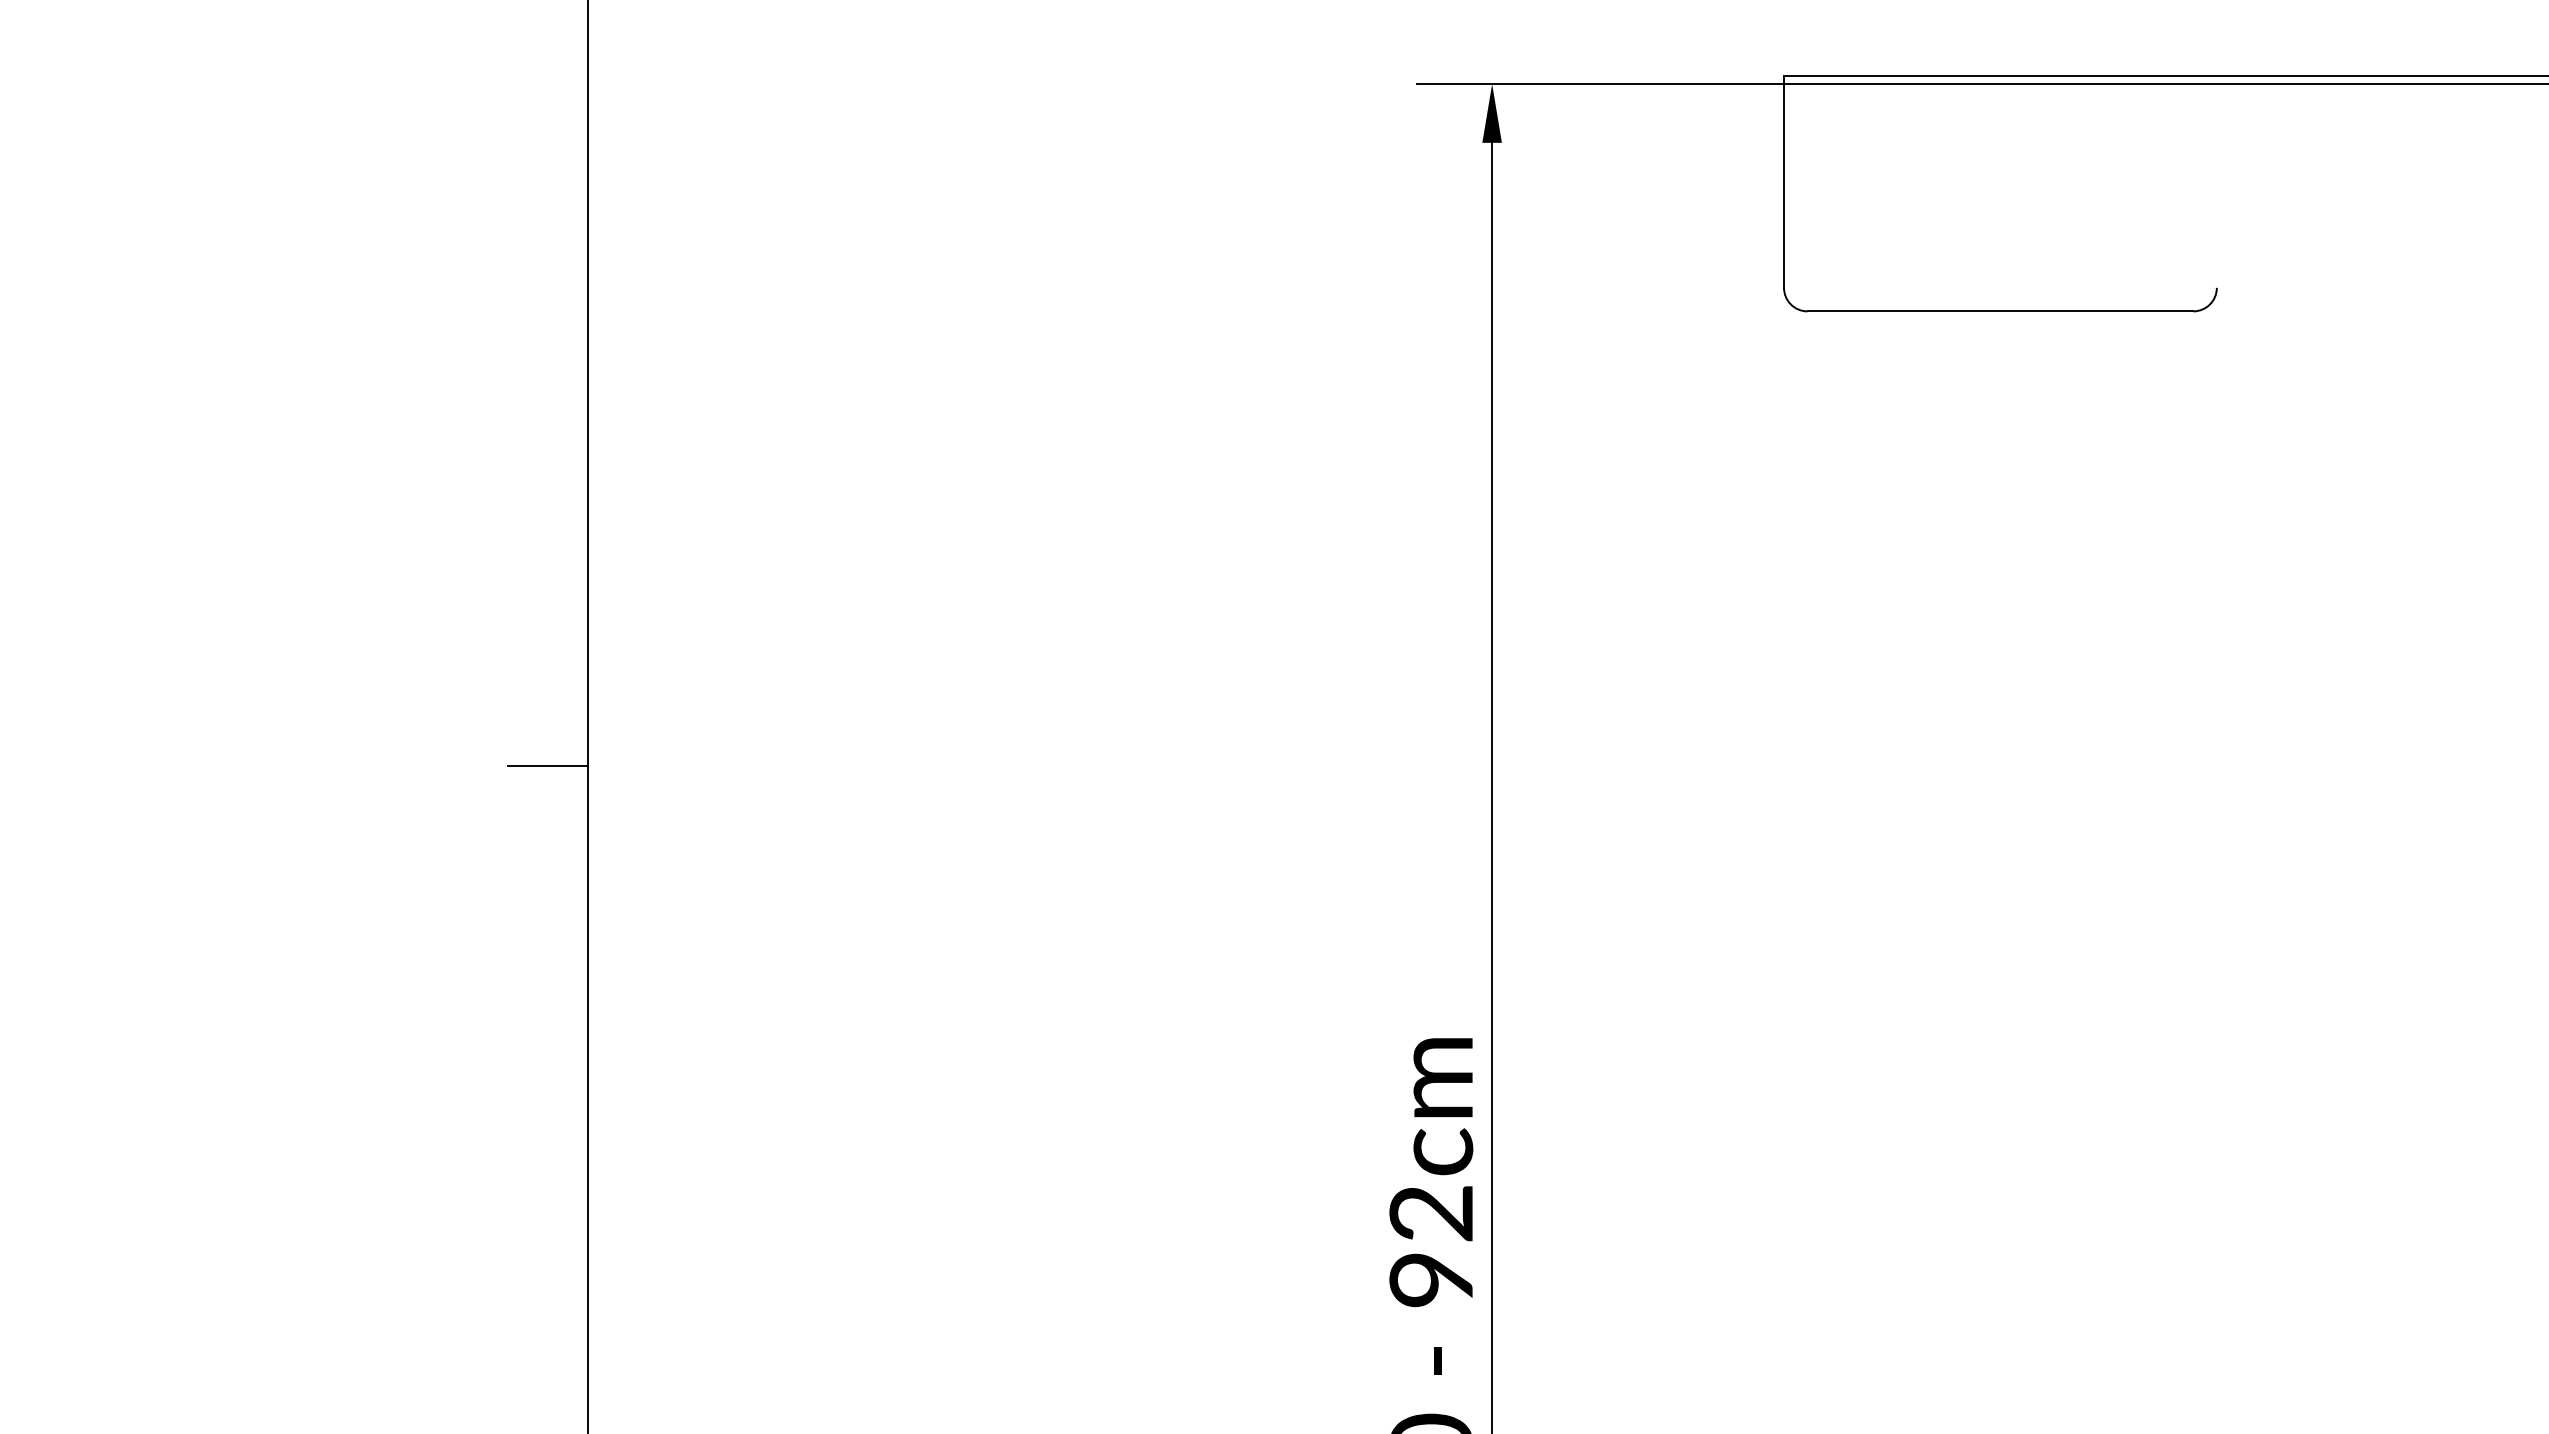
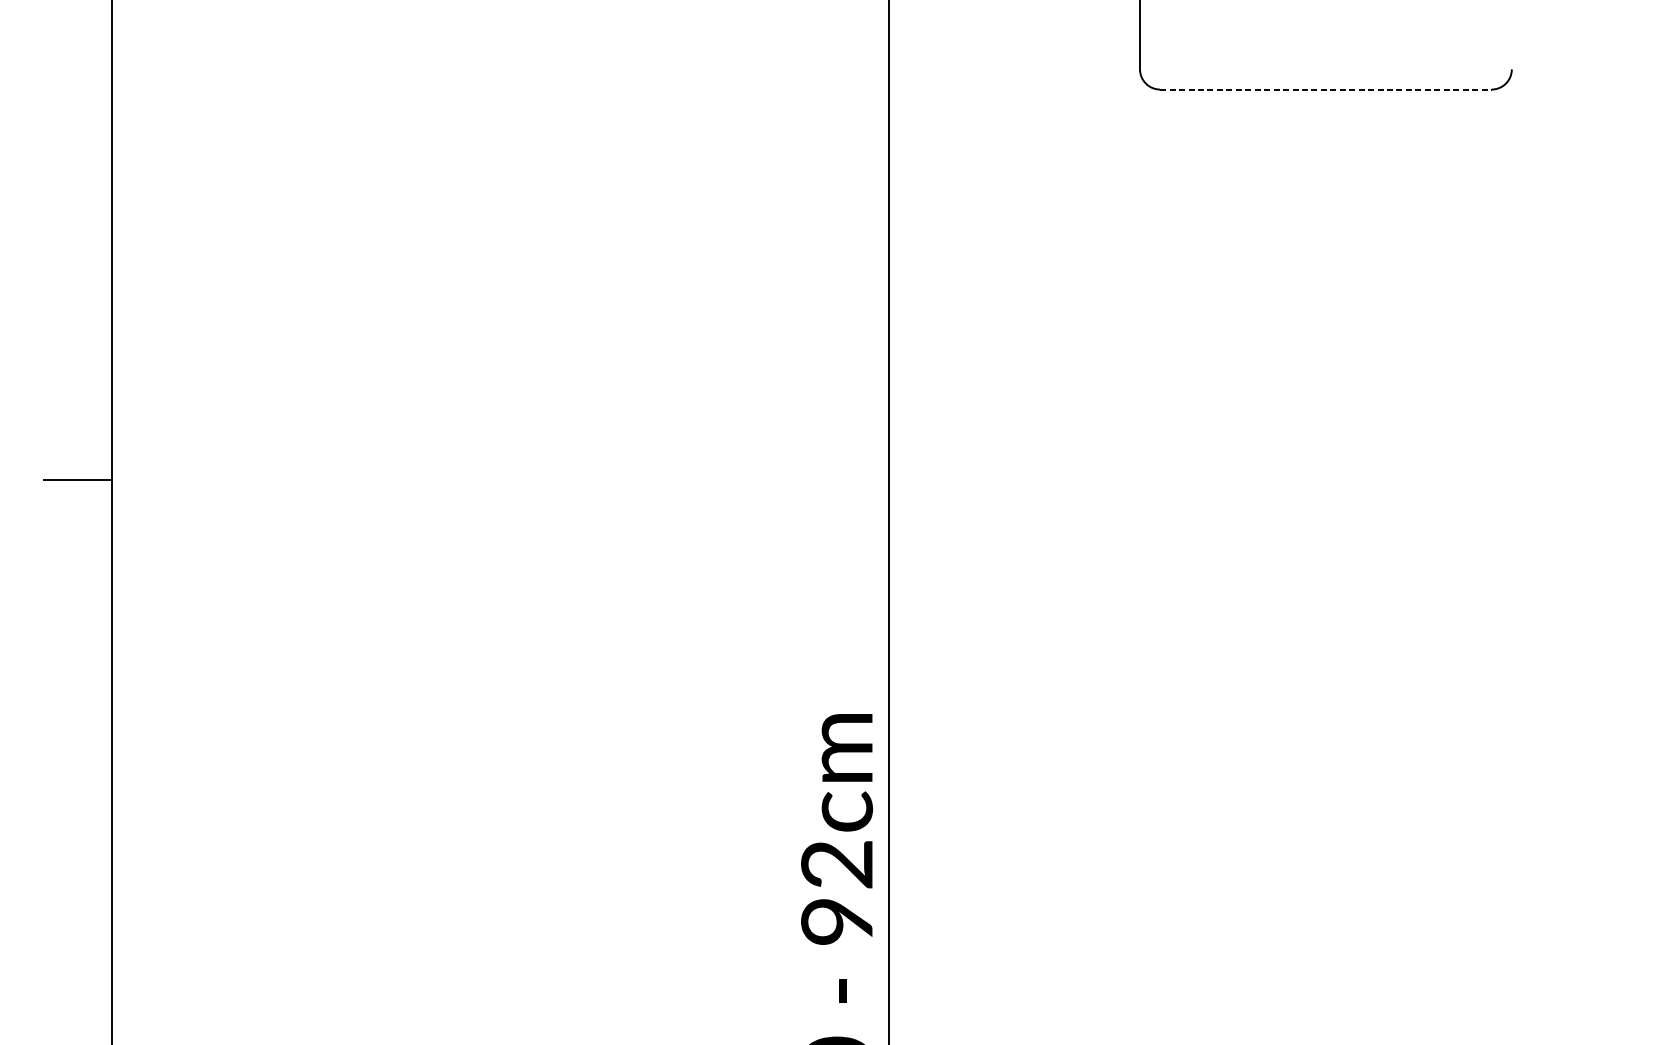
line: (2000, 311) -> (1325, 89), solid -> dashed

